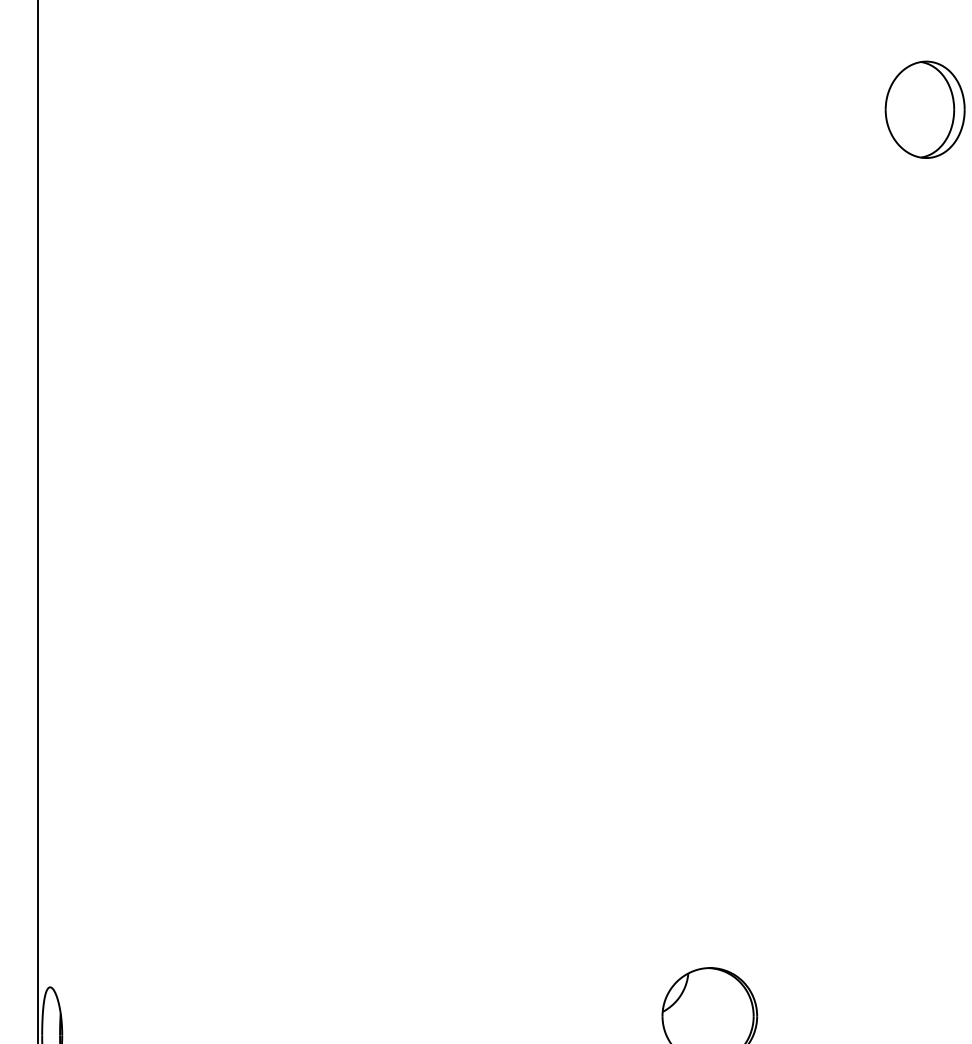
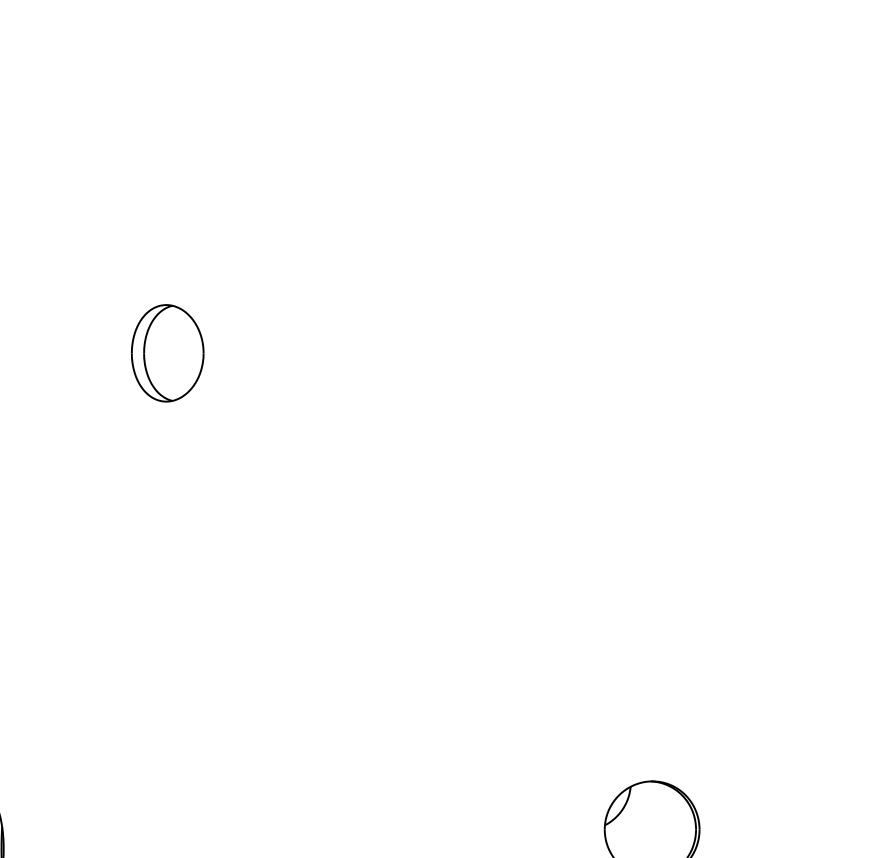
part: (225, 540) -> (167, 353), added

